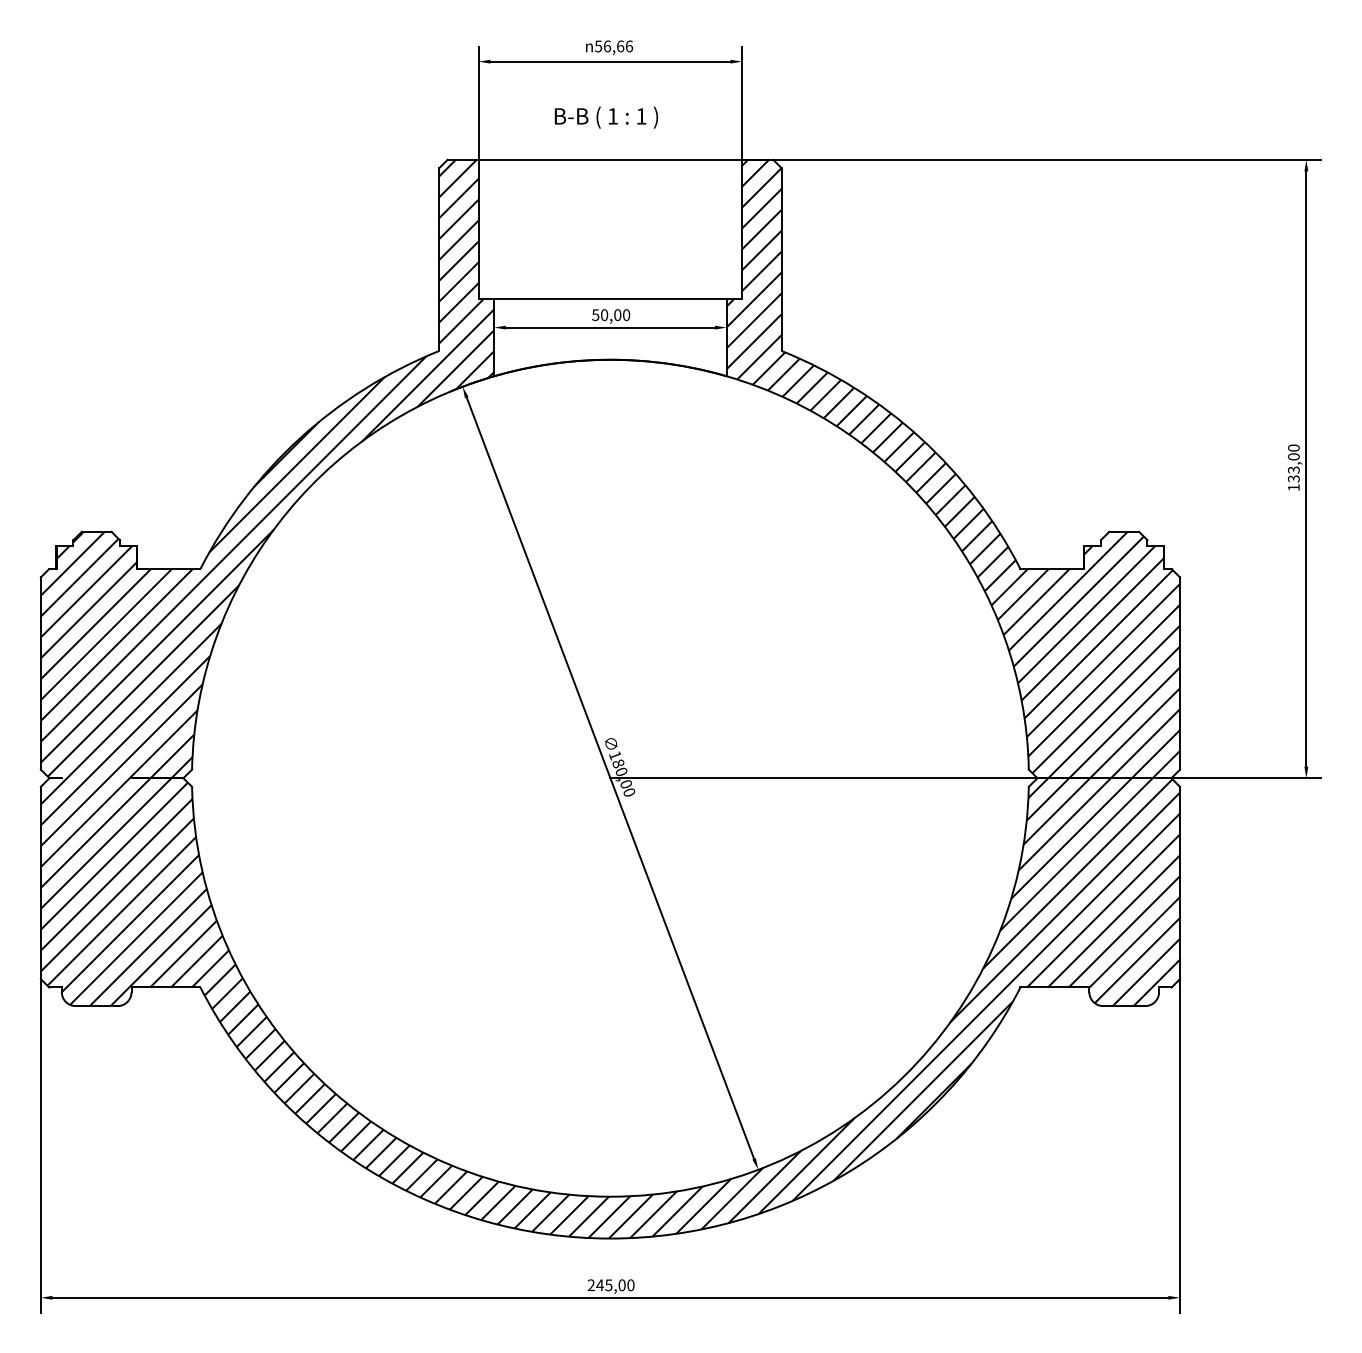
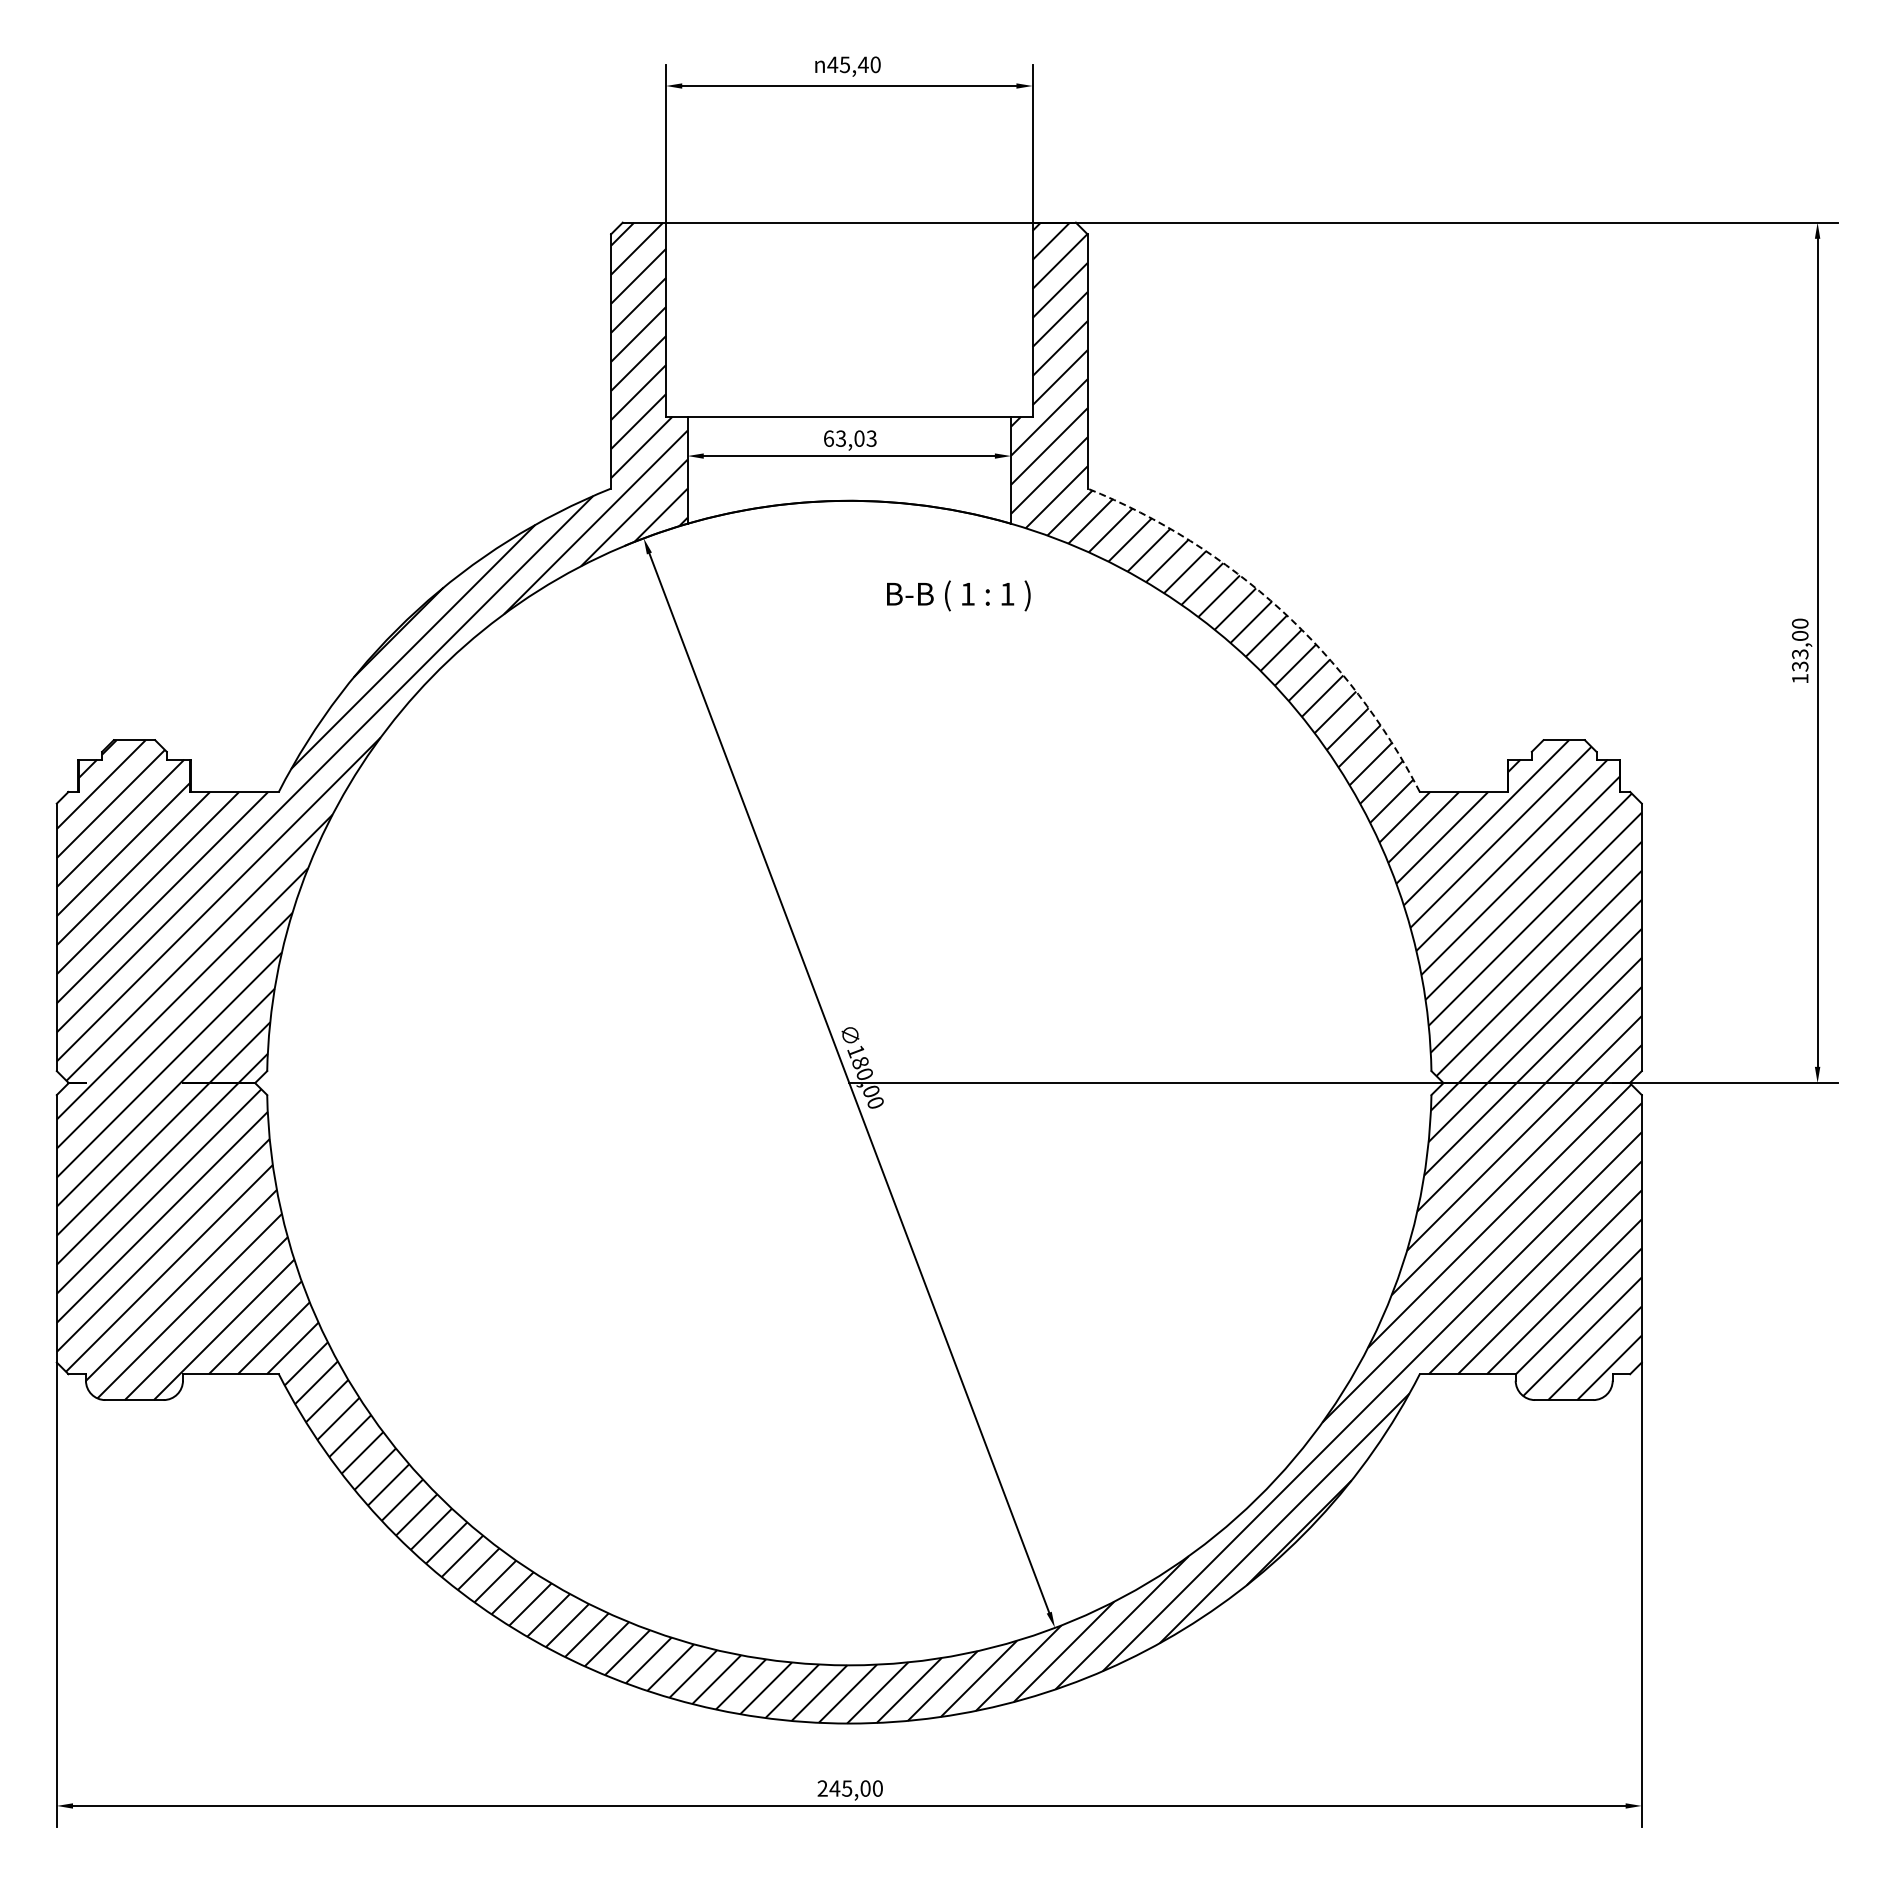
text: (613, 46) -> (853, 64), 56,66 -> 45,40
text: (606, 117) -> (958, 595), moved
text: (610, 314) -> (849, 438), 50,00 -> 63,03
arc: (921, 438) -> (1281, 610), solid -> dashed

